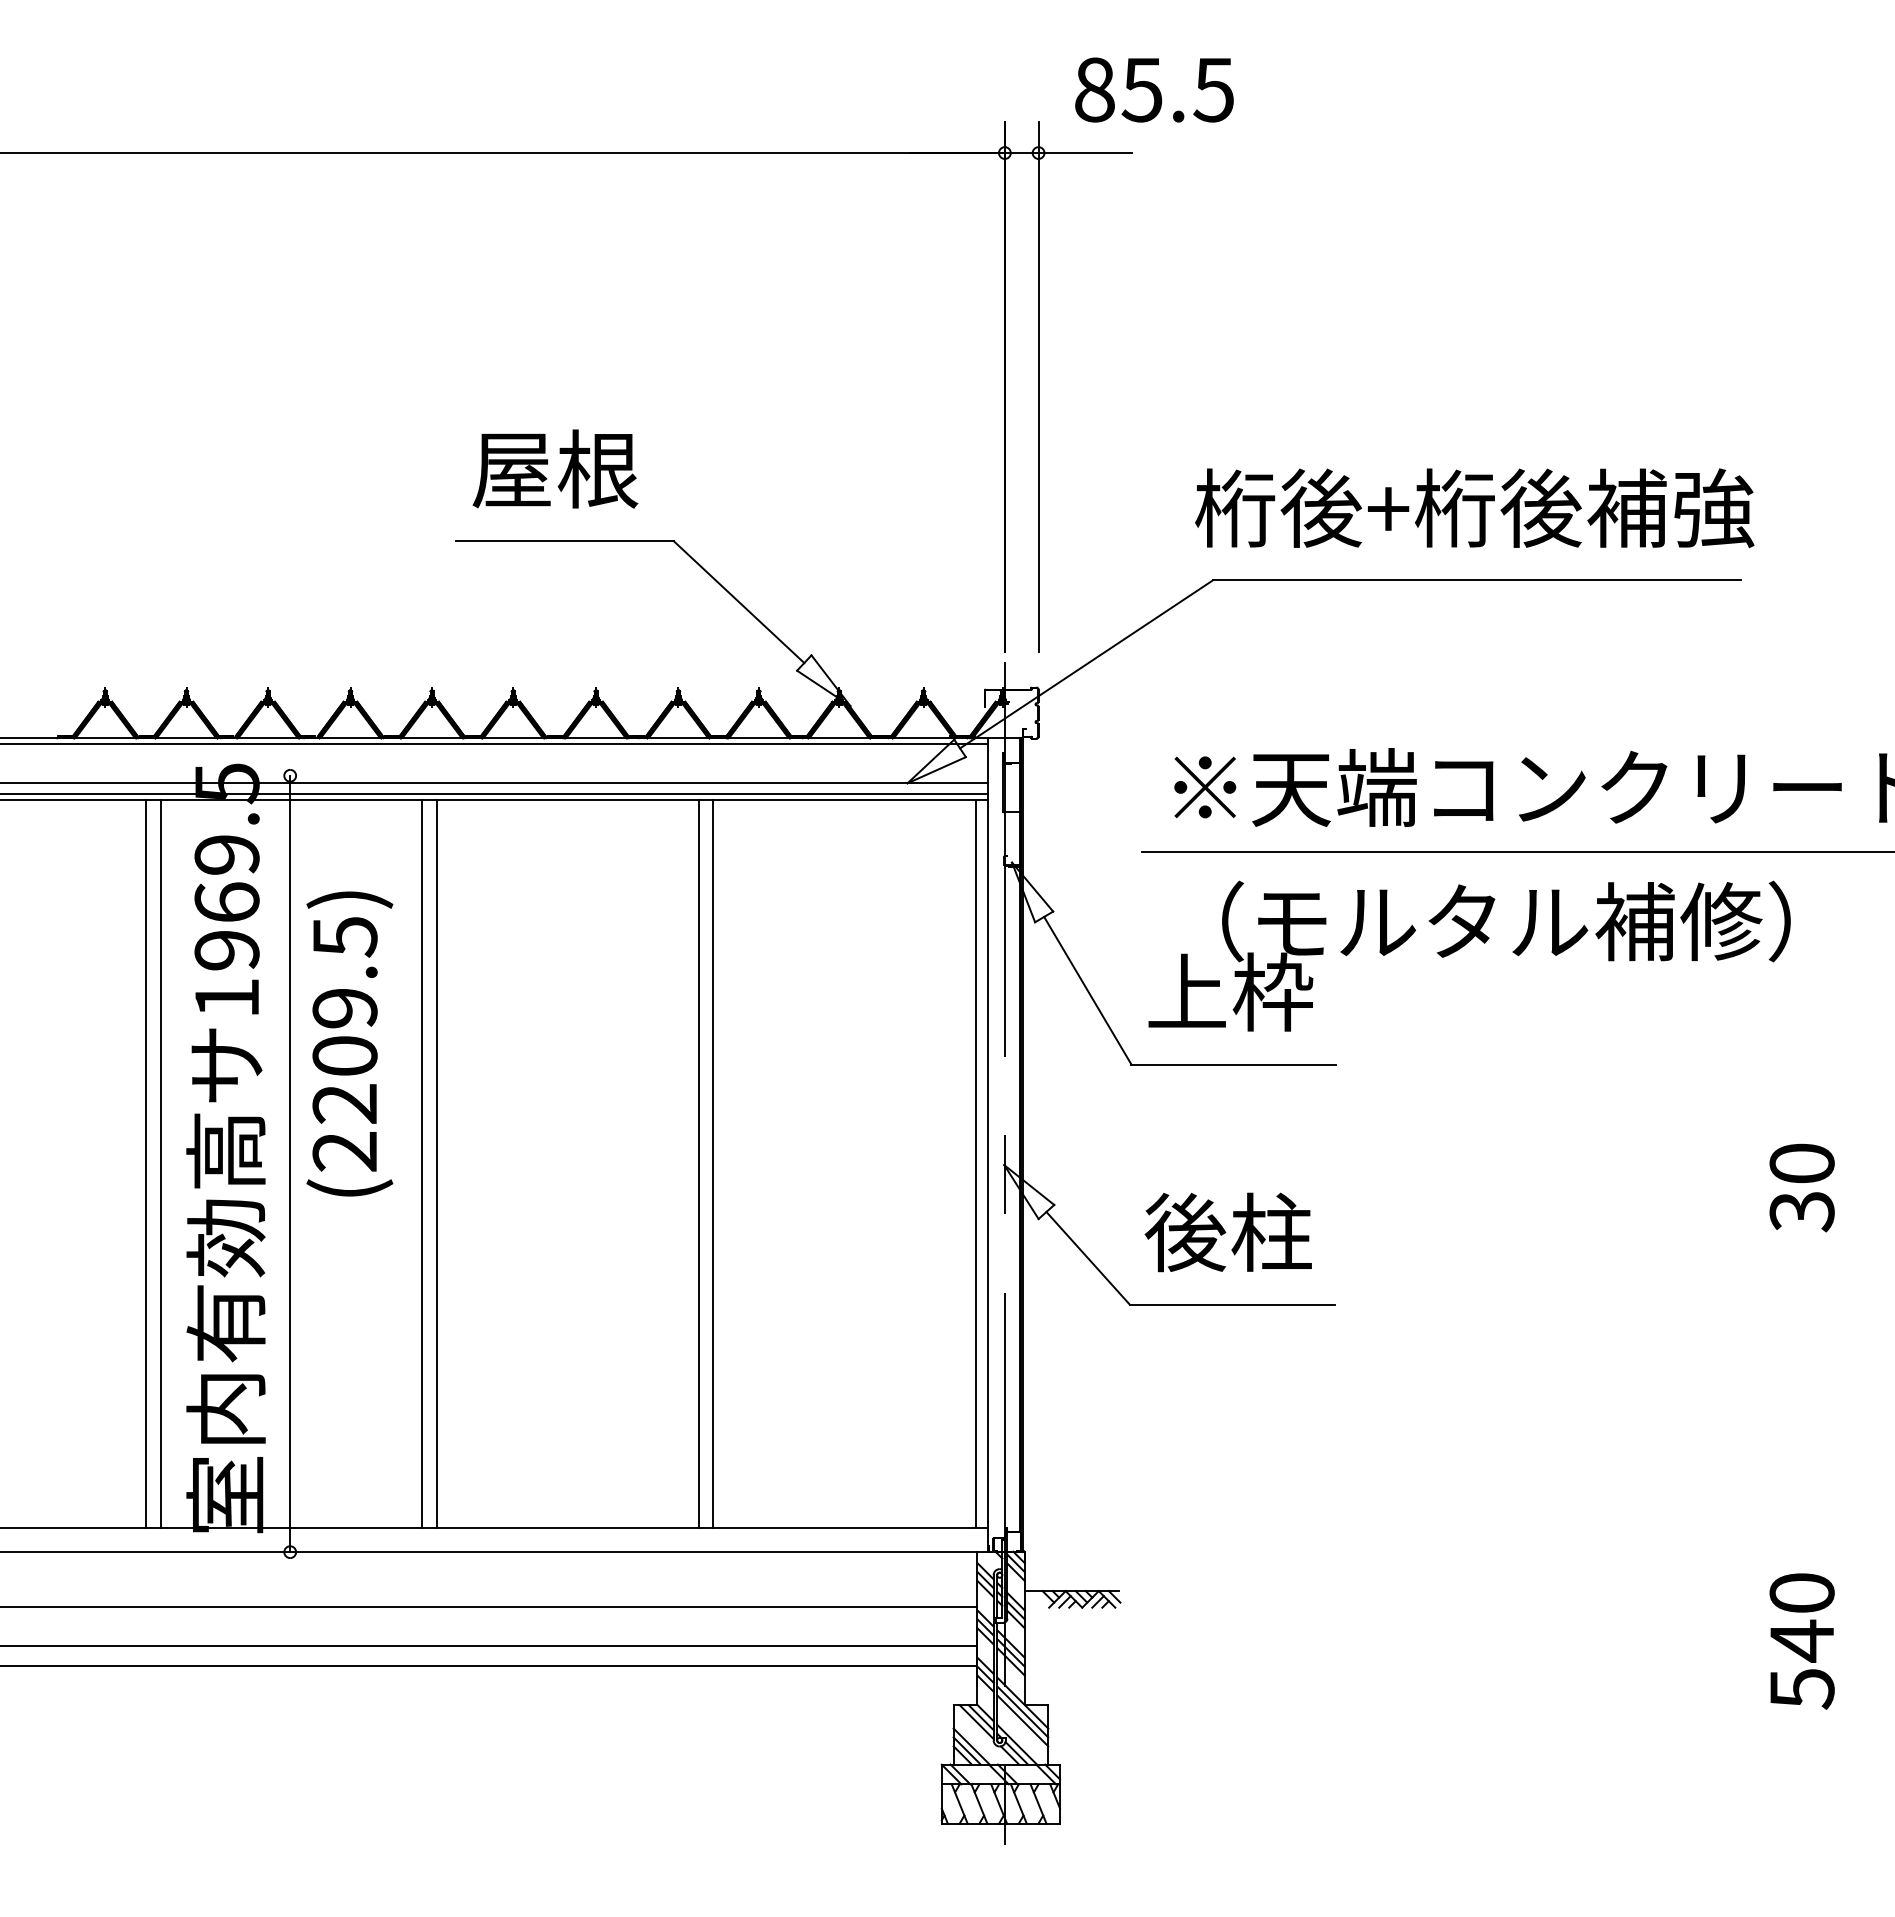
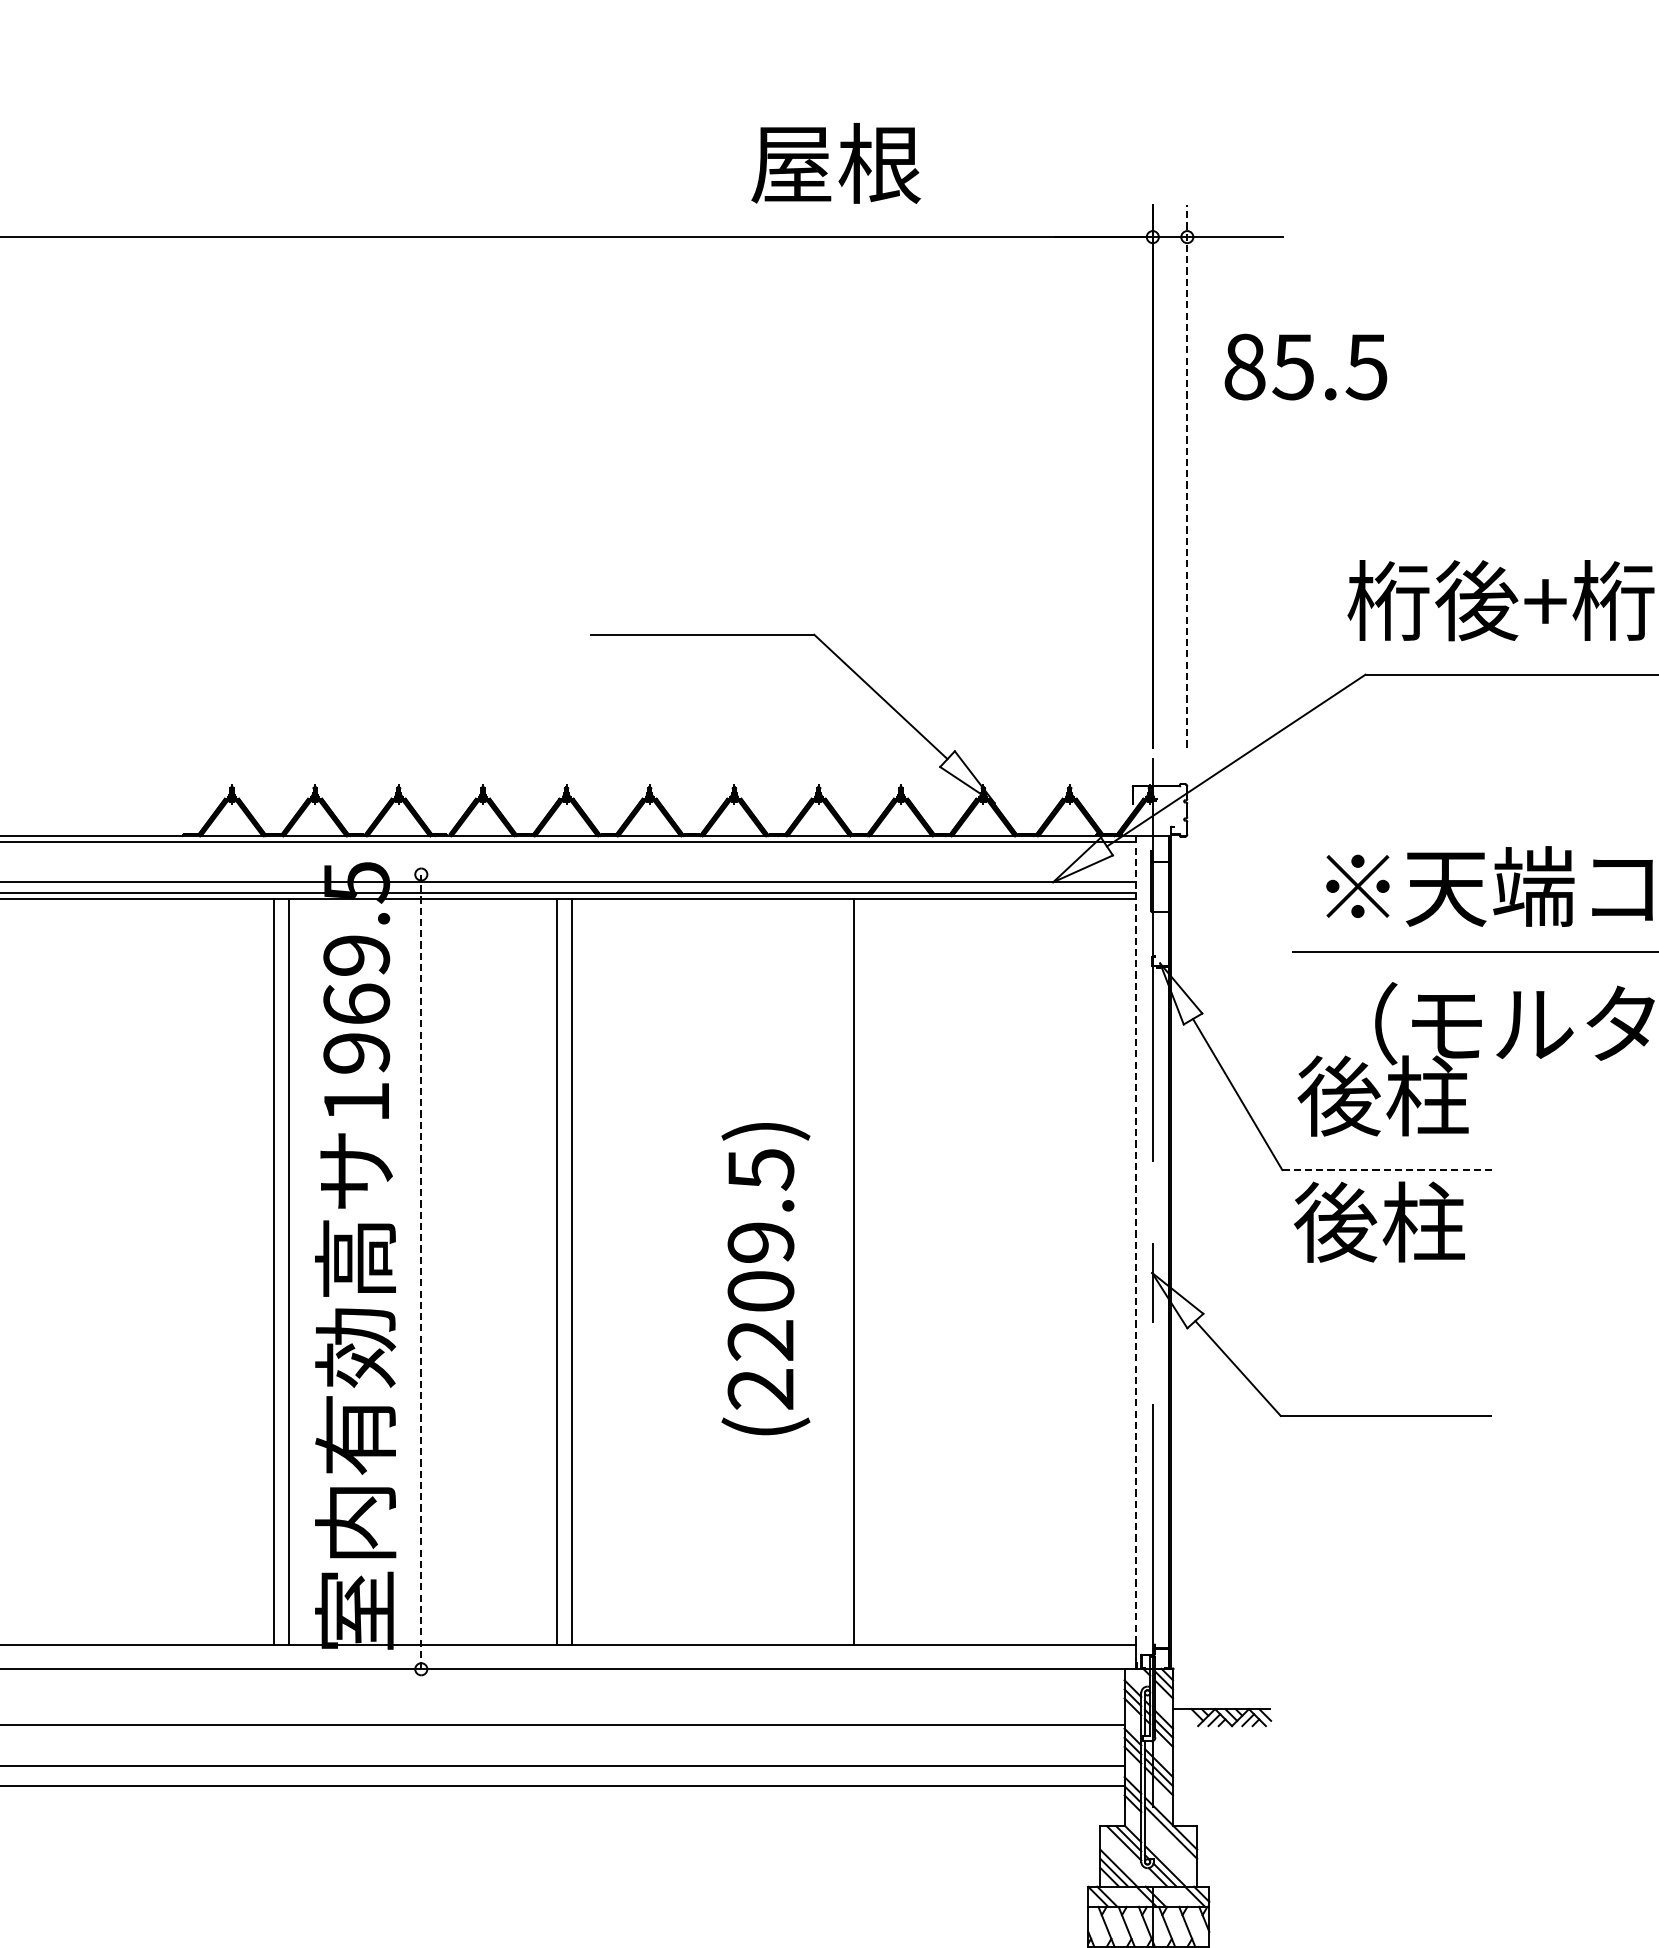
text: (1154, 89) -> (1305, 366), moved
line: (1038, 386) -> (1187, 476), solid -> dashed
text: (555, 468) -> (836, 162), moved
text: (1229, 991) -> (1382, 1095), 上枠 -> 後柱
text: (349, 1043) -> (765, 1278), moved
line: (1234, 1064) -> (1387, 1170), solid -> dashed
line: (988, 1130) -> (1136, 1237), solid -> dashed
line: (290, 1163) -> (421, 1271), solid -> dashed
line: (698, 1163) -> (839, 1271), removed
line: (976, 1163) -> (1123, 1271), removed
text: (1227, 1232) -> (1378, 1222), moved
line: (1022, 1720) -> (1170, 1841), removed

